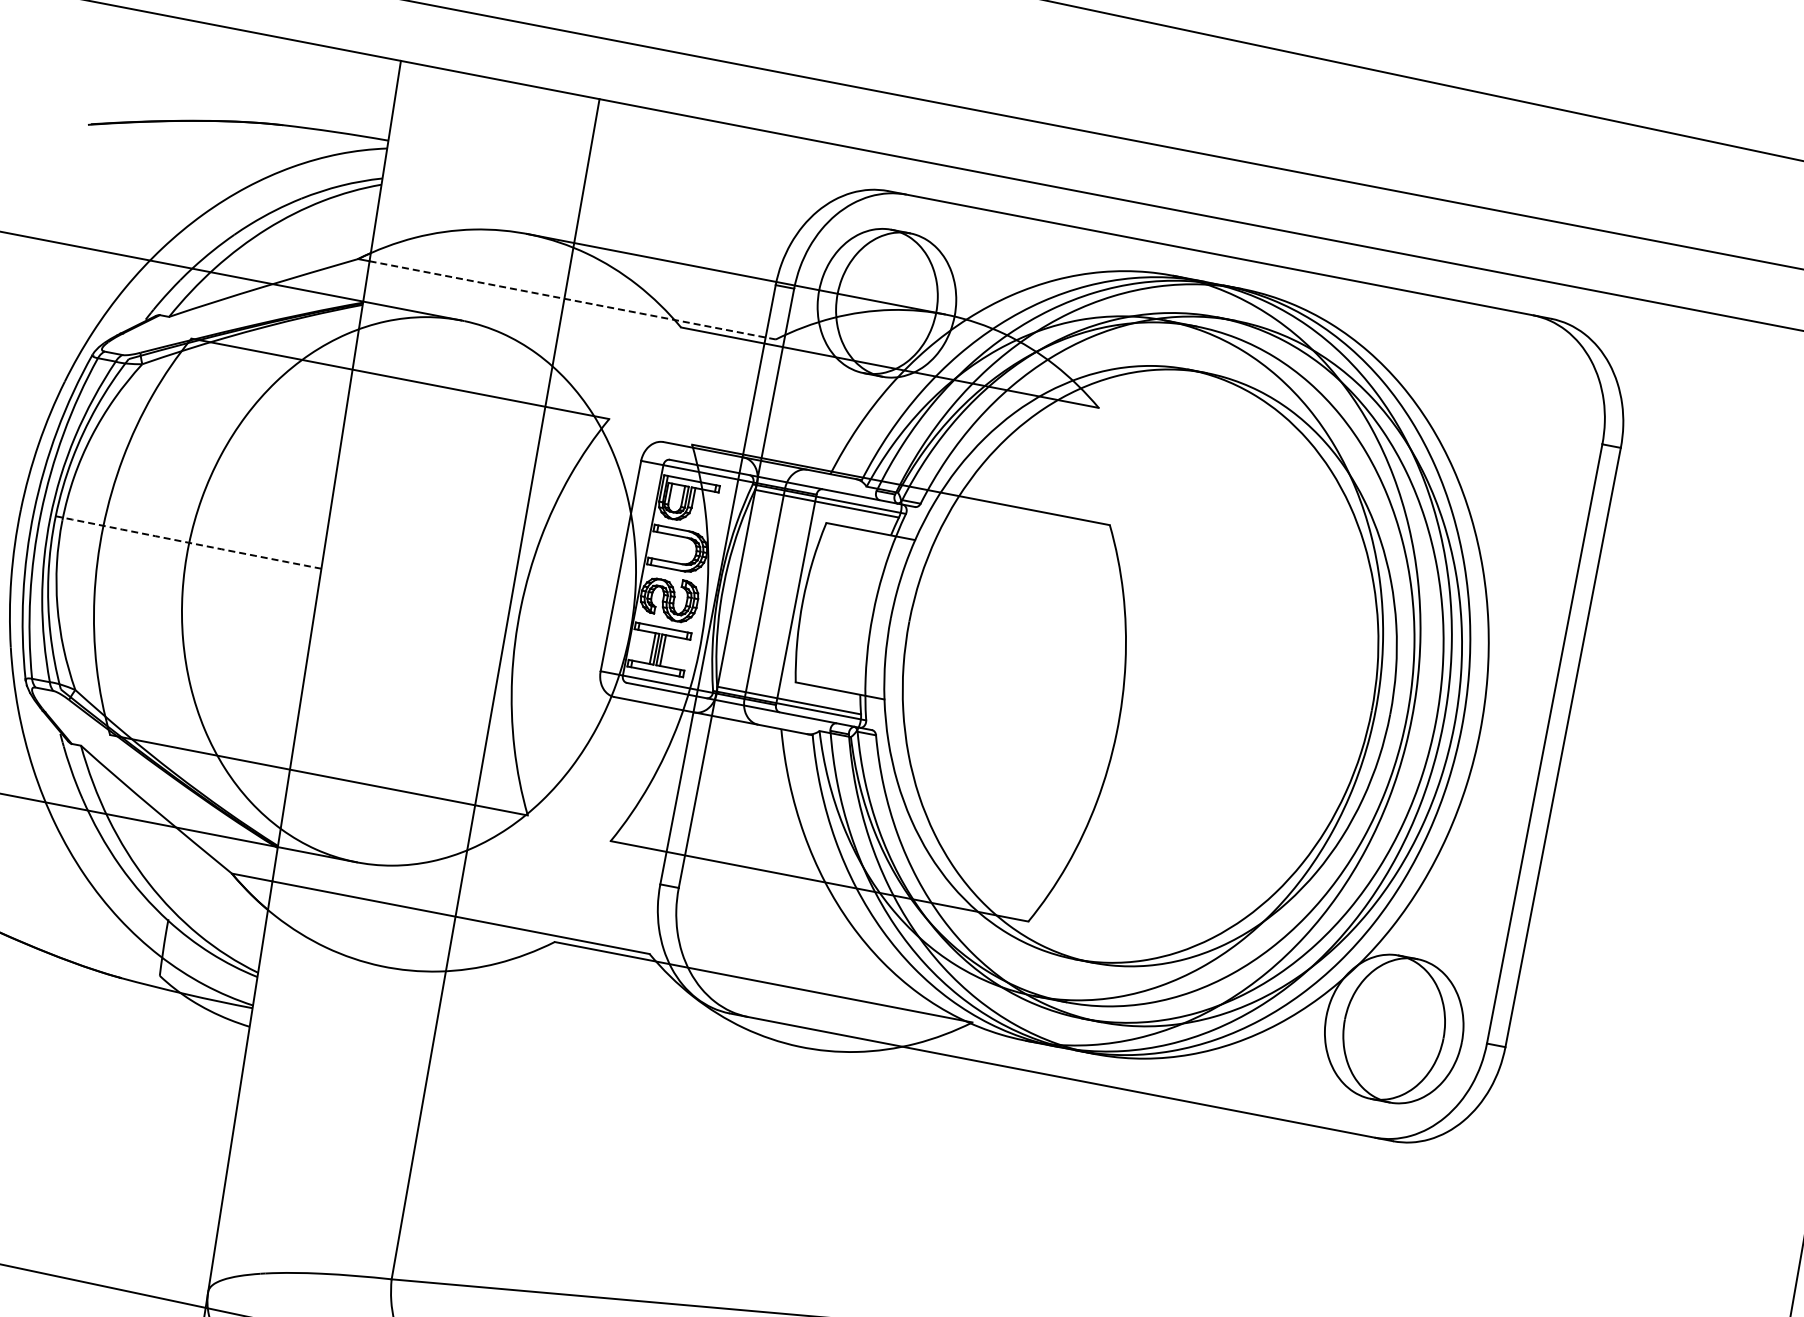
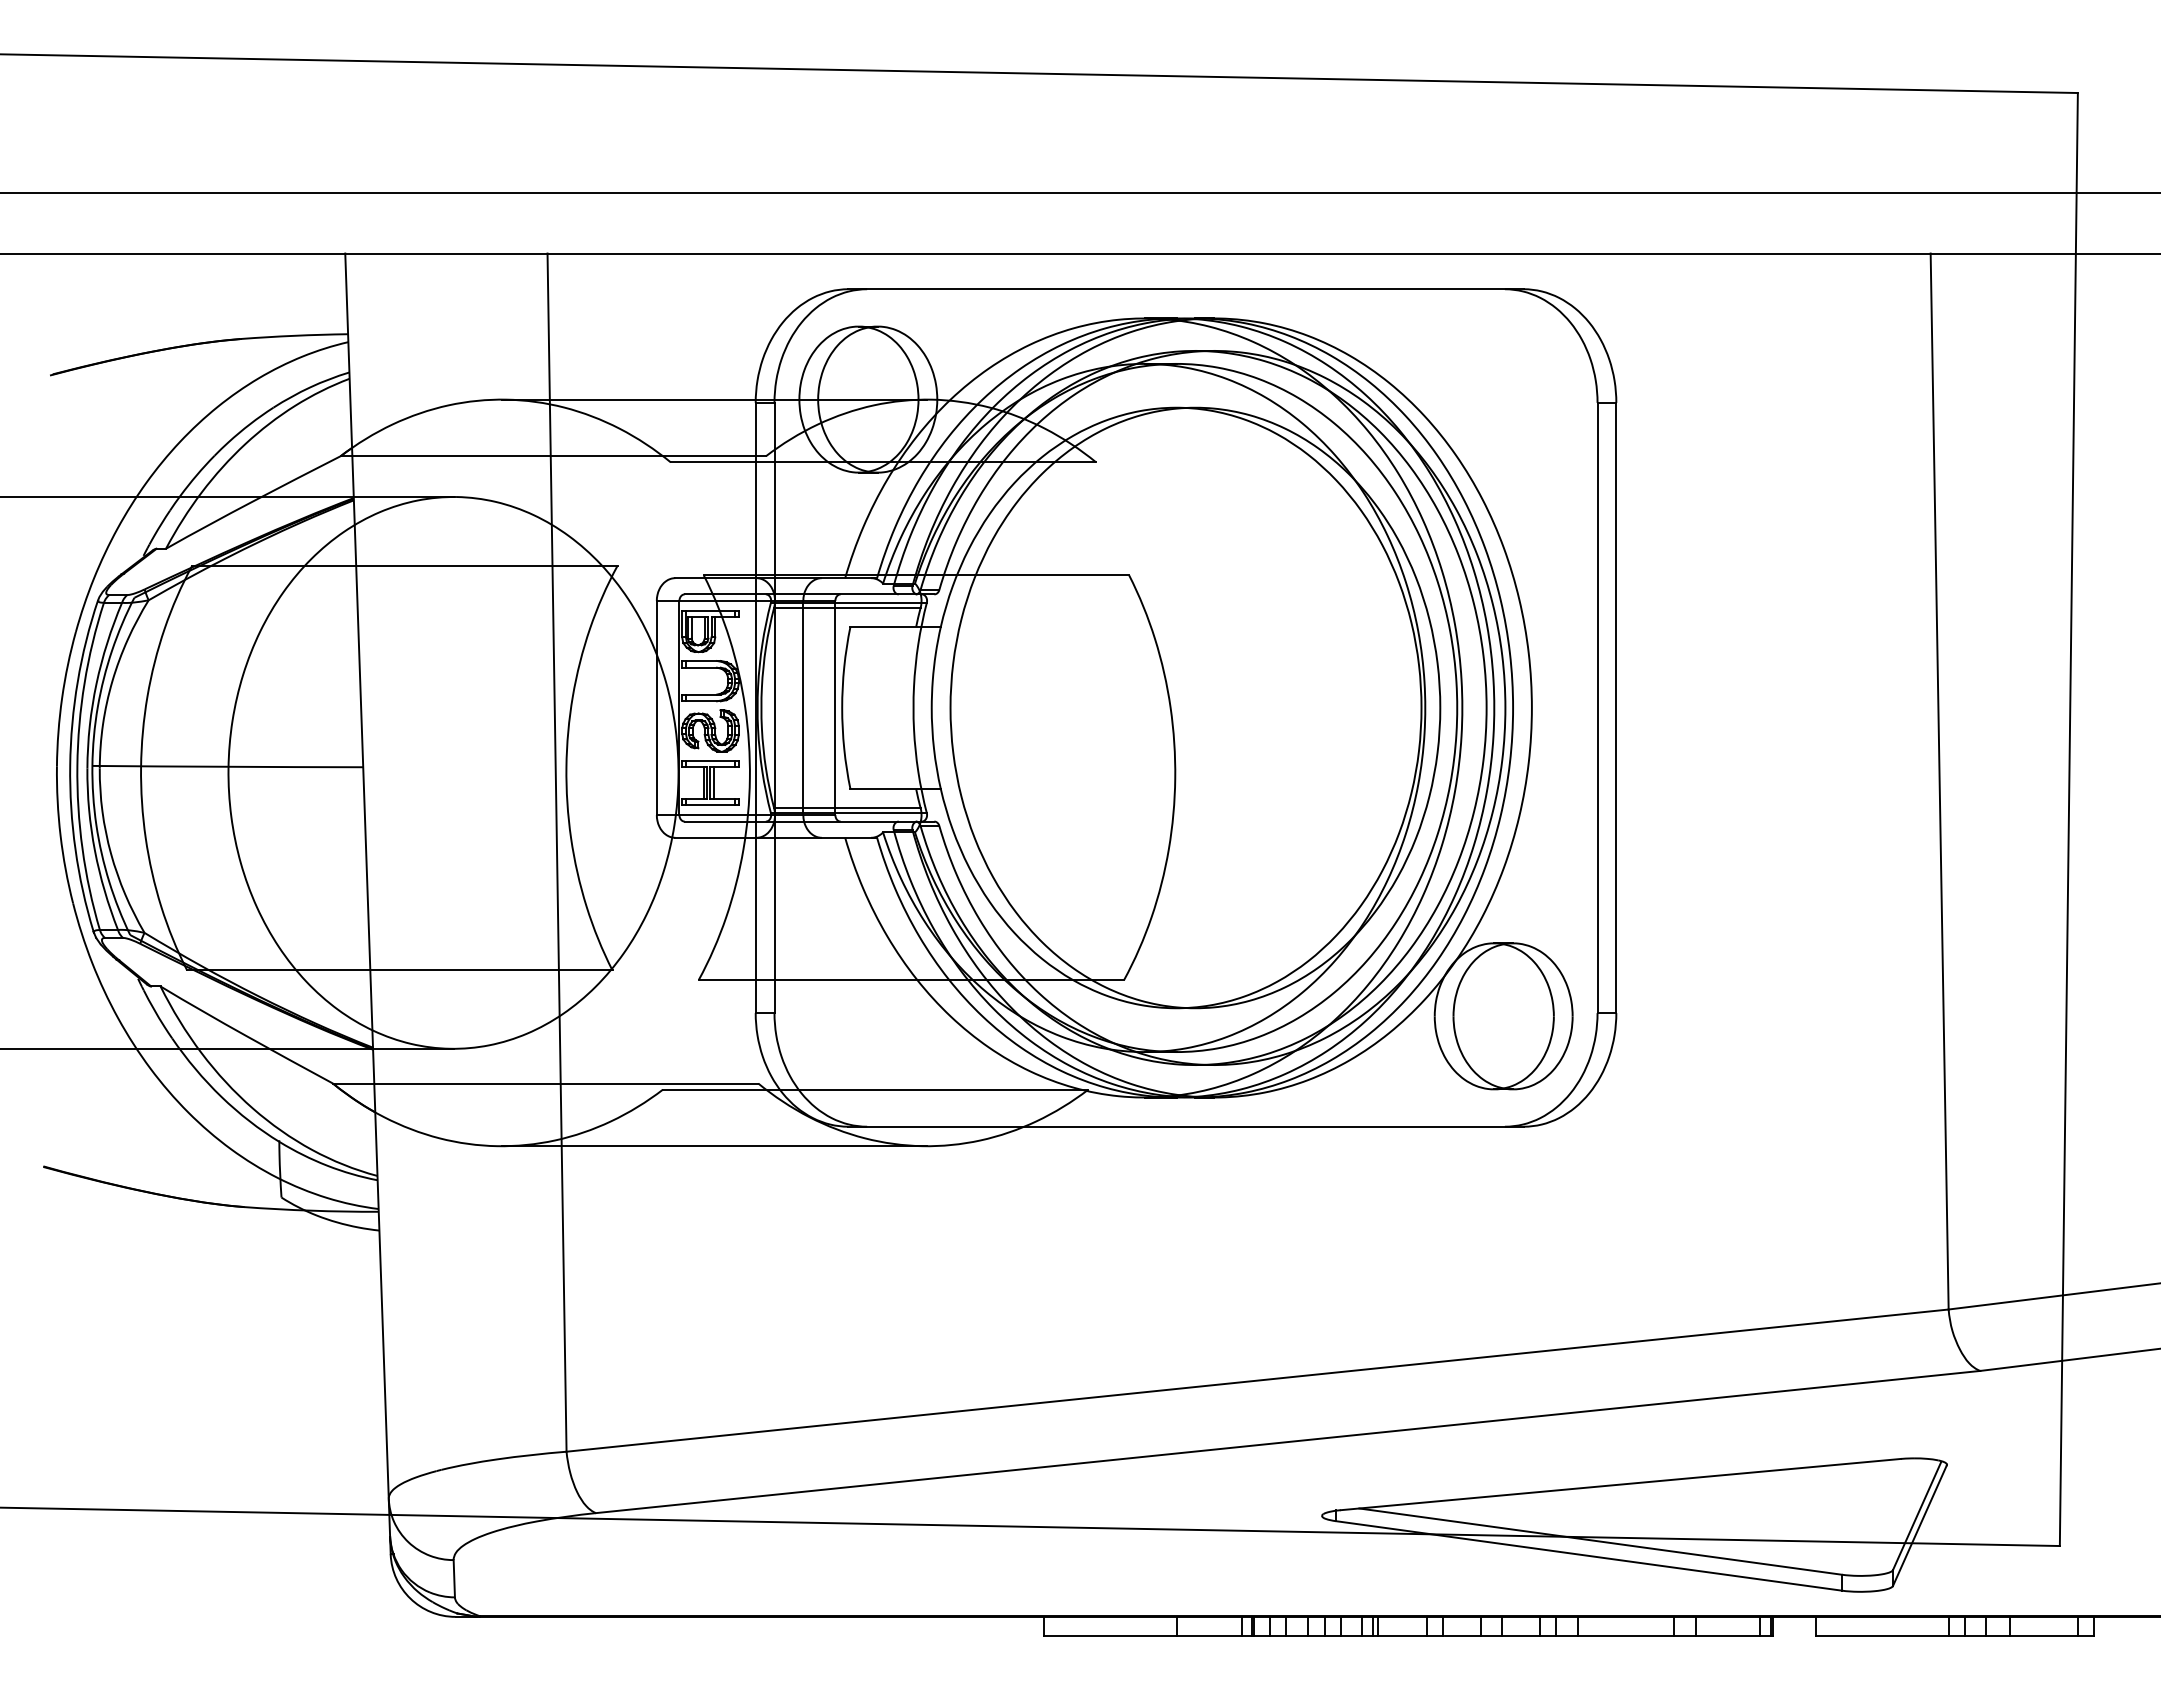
line: (572, 300) -> (559, 456), dashed -> solid
arc: (188, 542) -> (227, 766), dashed -> solid
line: (594, 1007) -> (714, 1146), added

